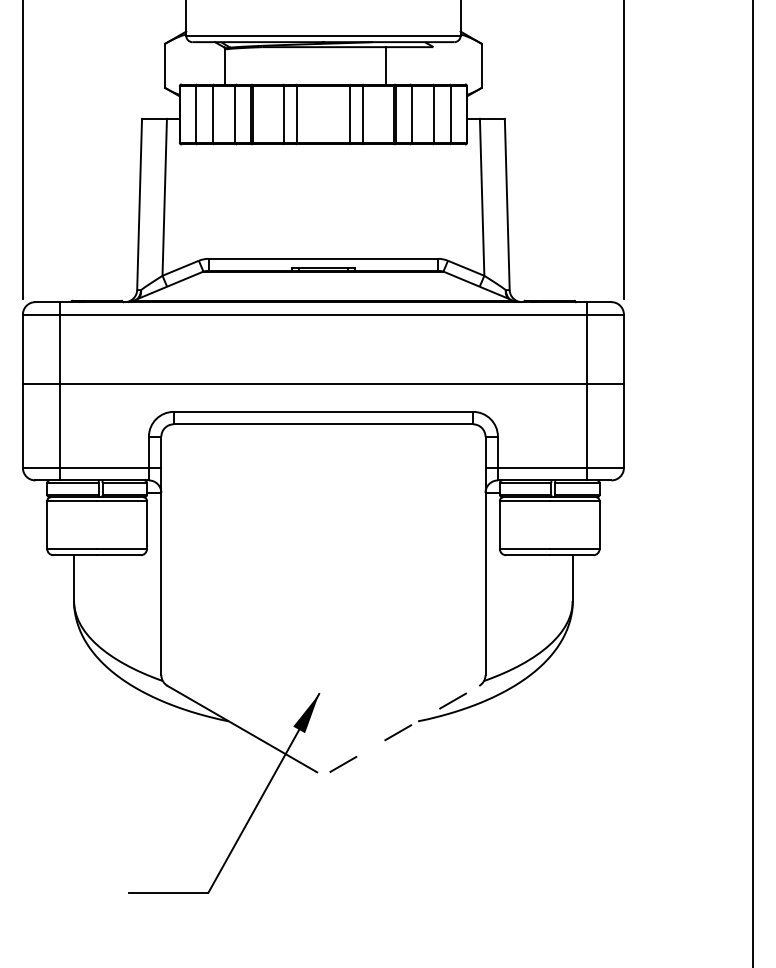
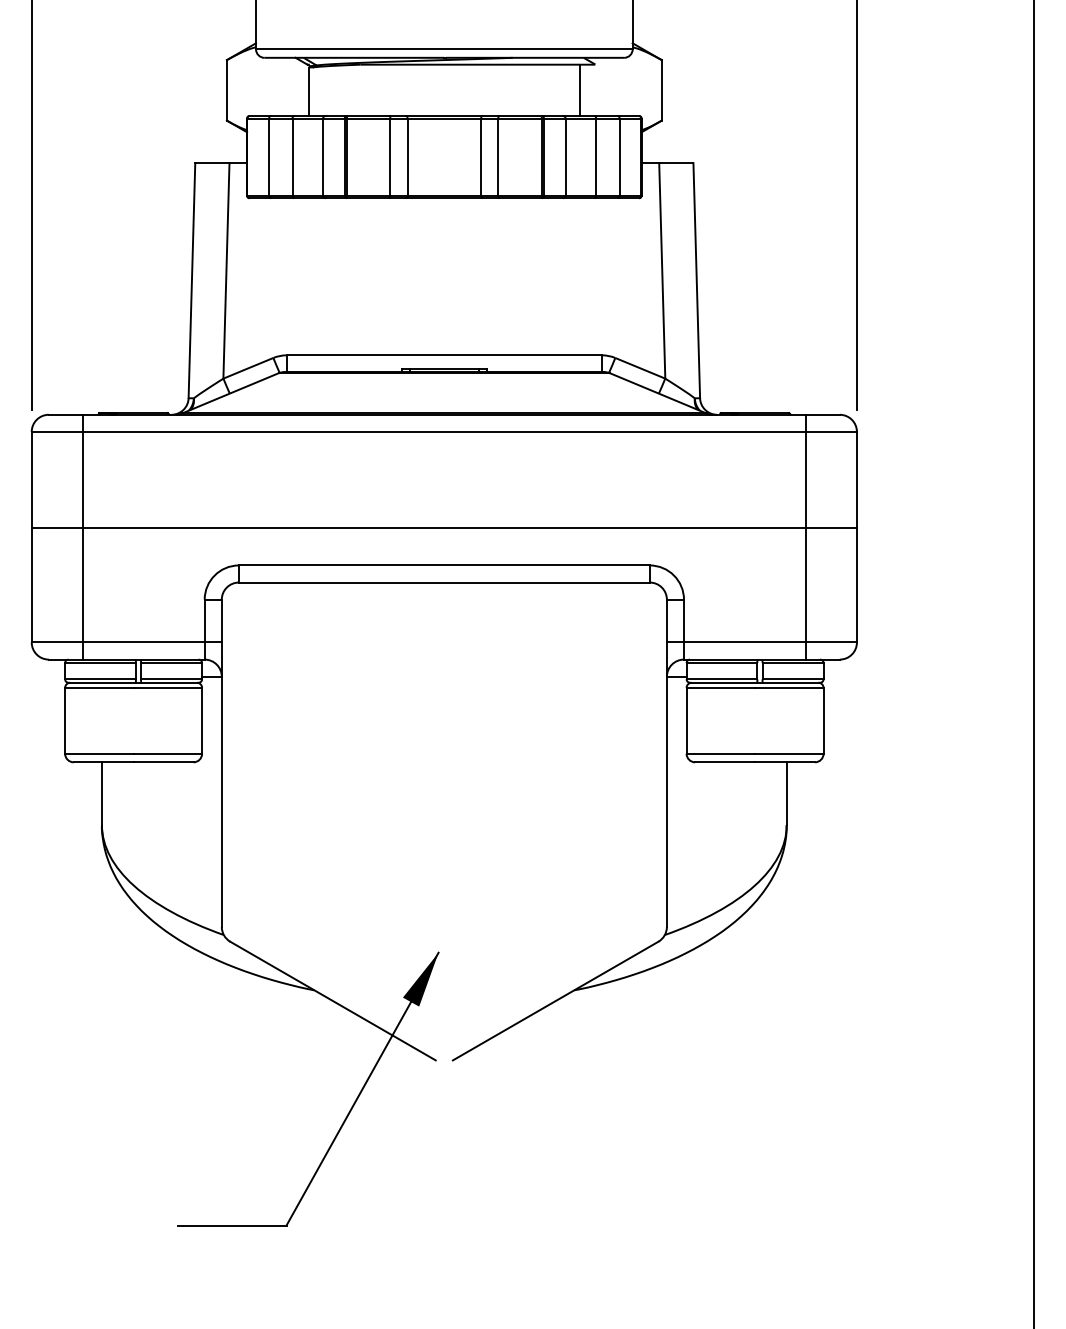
line: (386, 65) -> (579, 90), moved
line: (404, 729) -> (555, 1001), dashed -> solid

